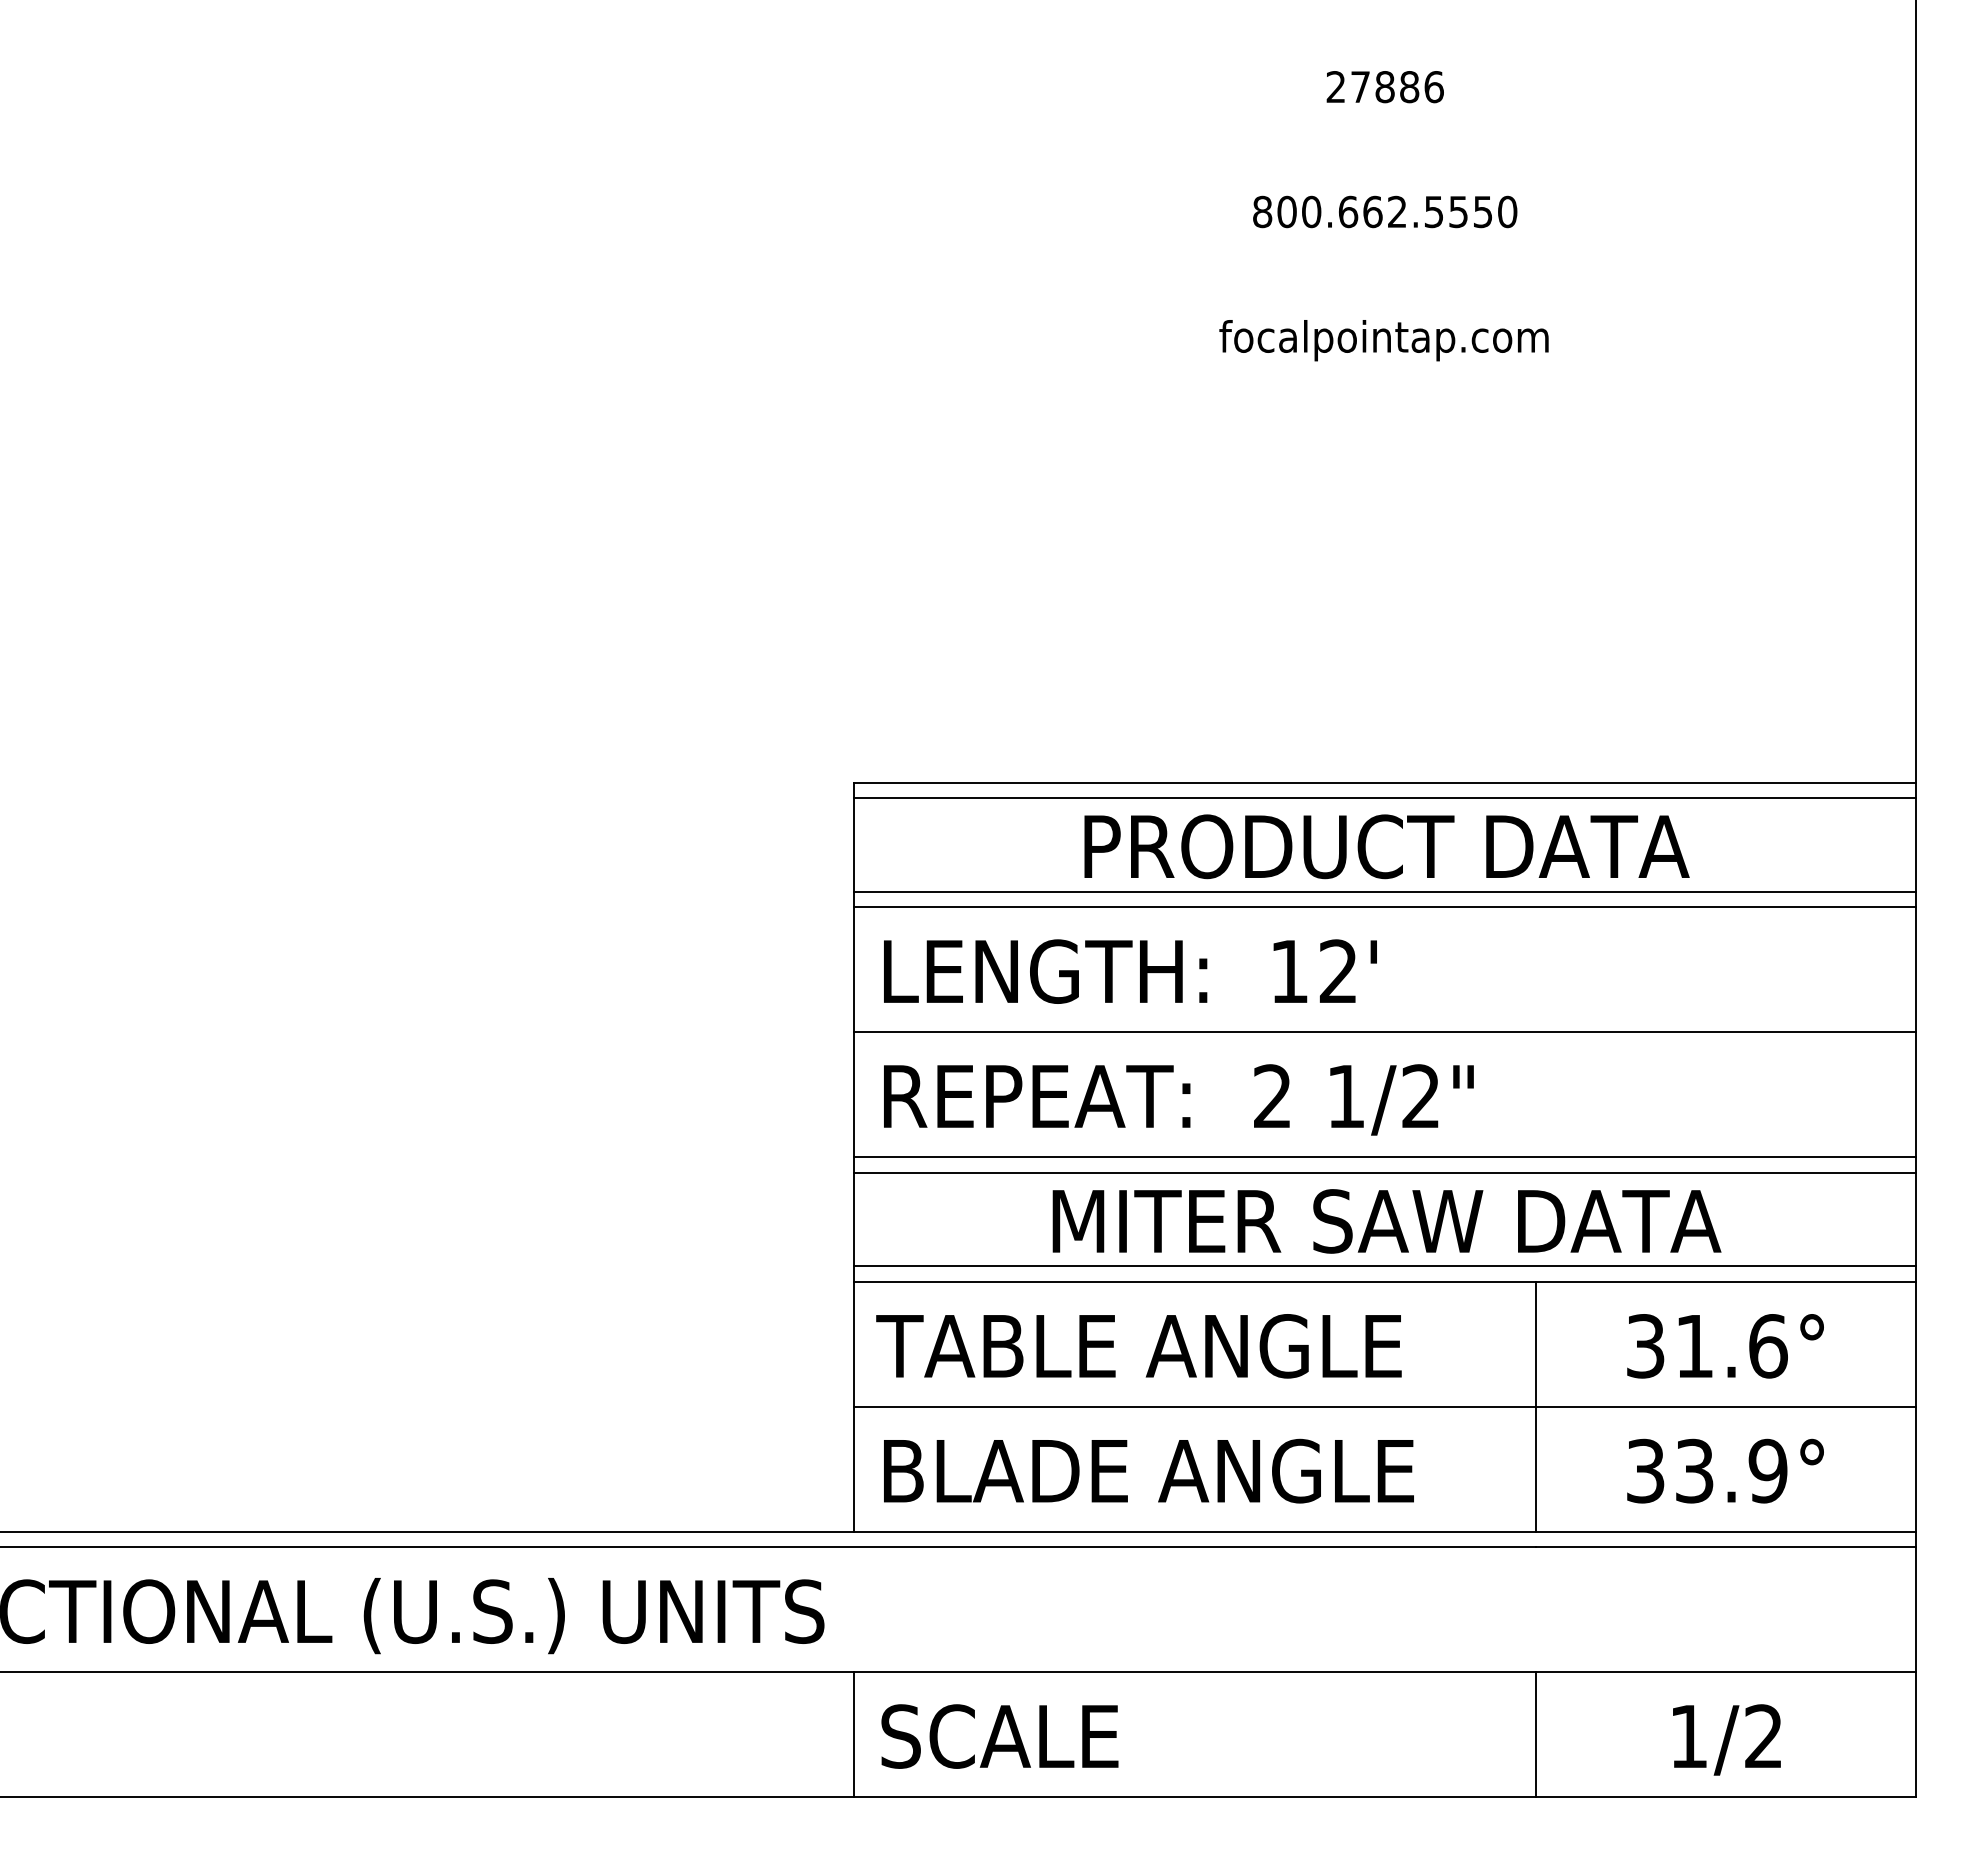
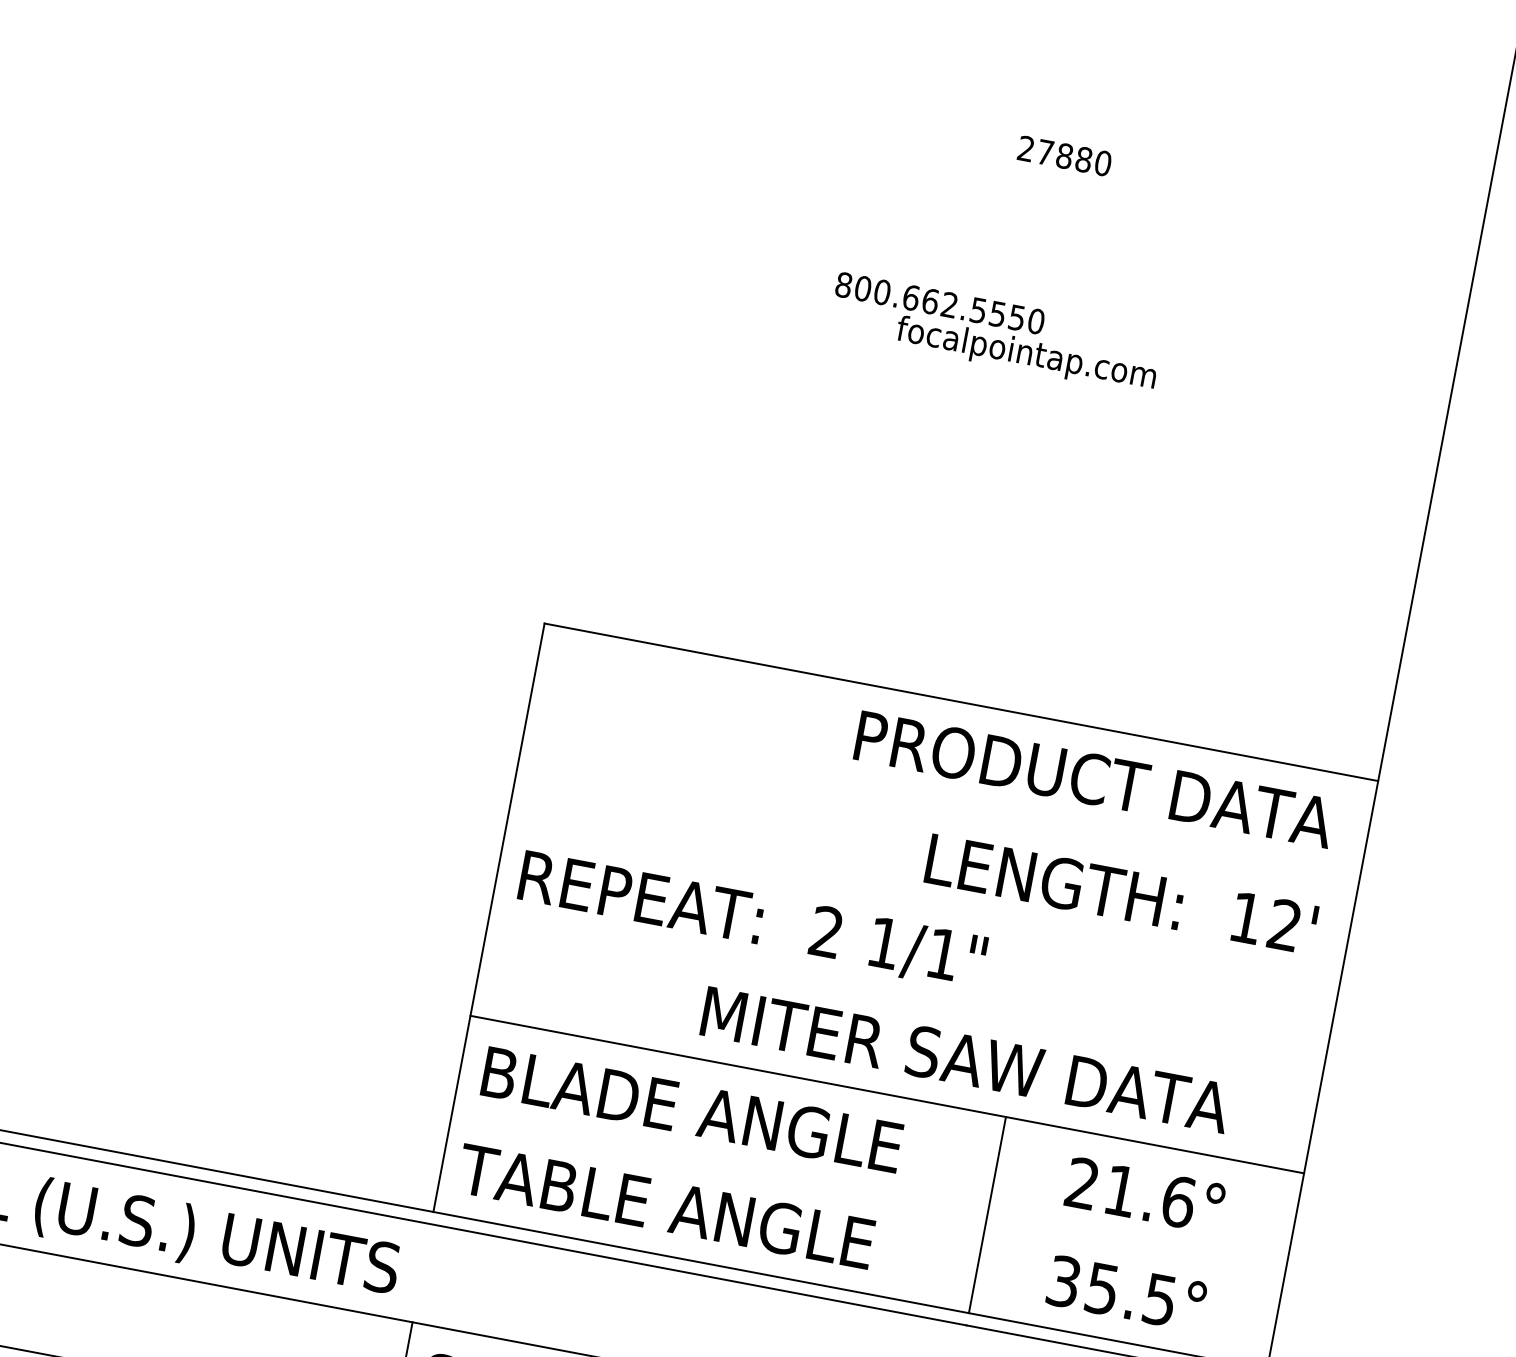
text: (1433, 87) -> (1102, 163), 27886 -> 27880
text: (1385, 211) -> (940, 303), moved
line: (1384, 798) -> (958, 714), removed
text: (1386, 846) -> (1094, 779), moved
line: (1384, 891) -> (944, 787), removed
line: (1384, 907) -> (942, 800), removed
text: (1130, 971) -> (1121, 894), moved
line: (1384, 1032) -> (923, 898), removed
text: (1420, 1095) -> (942, 953), 1/2" -> 1/1"
line: (1384, 1157) -> (905, 996), removed
line: (1384, 1172) -> (903, 1008), removed
text: (1386, 1221) -> (965, 1060), moved
line: (1384, 1266) -> (889, 1082), removed
text: (1144, 1346) -> (688, 1109), TABLE ANGLE -> BLADE ANGLE
text: (1645, 1346) -> (1082, 1183), 31.6° -> 21.6°
line: (1384, 1406) -> (868, 1192), removed
text: (1144, 1470) -> (670, 1206), BLADE ANGLE -> TABLE ANGLE
text: (1731, 1470) -> (1131, 1293), 33.9° -> 35.5°

